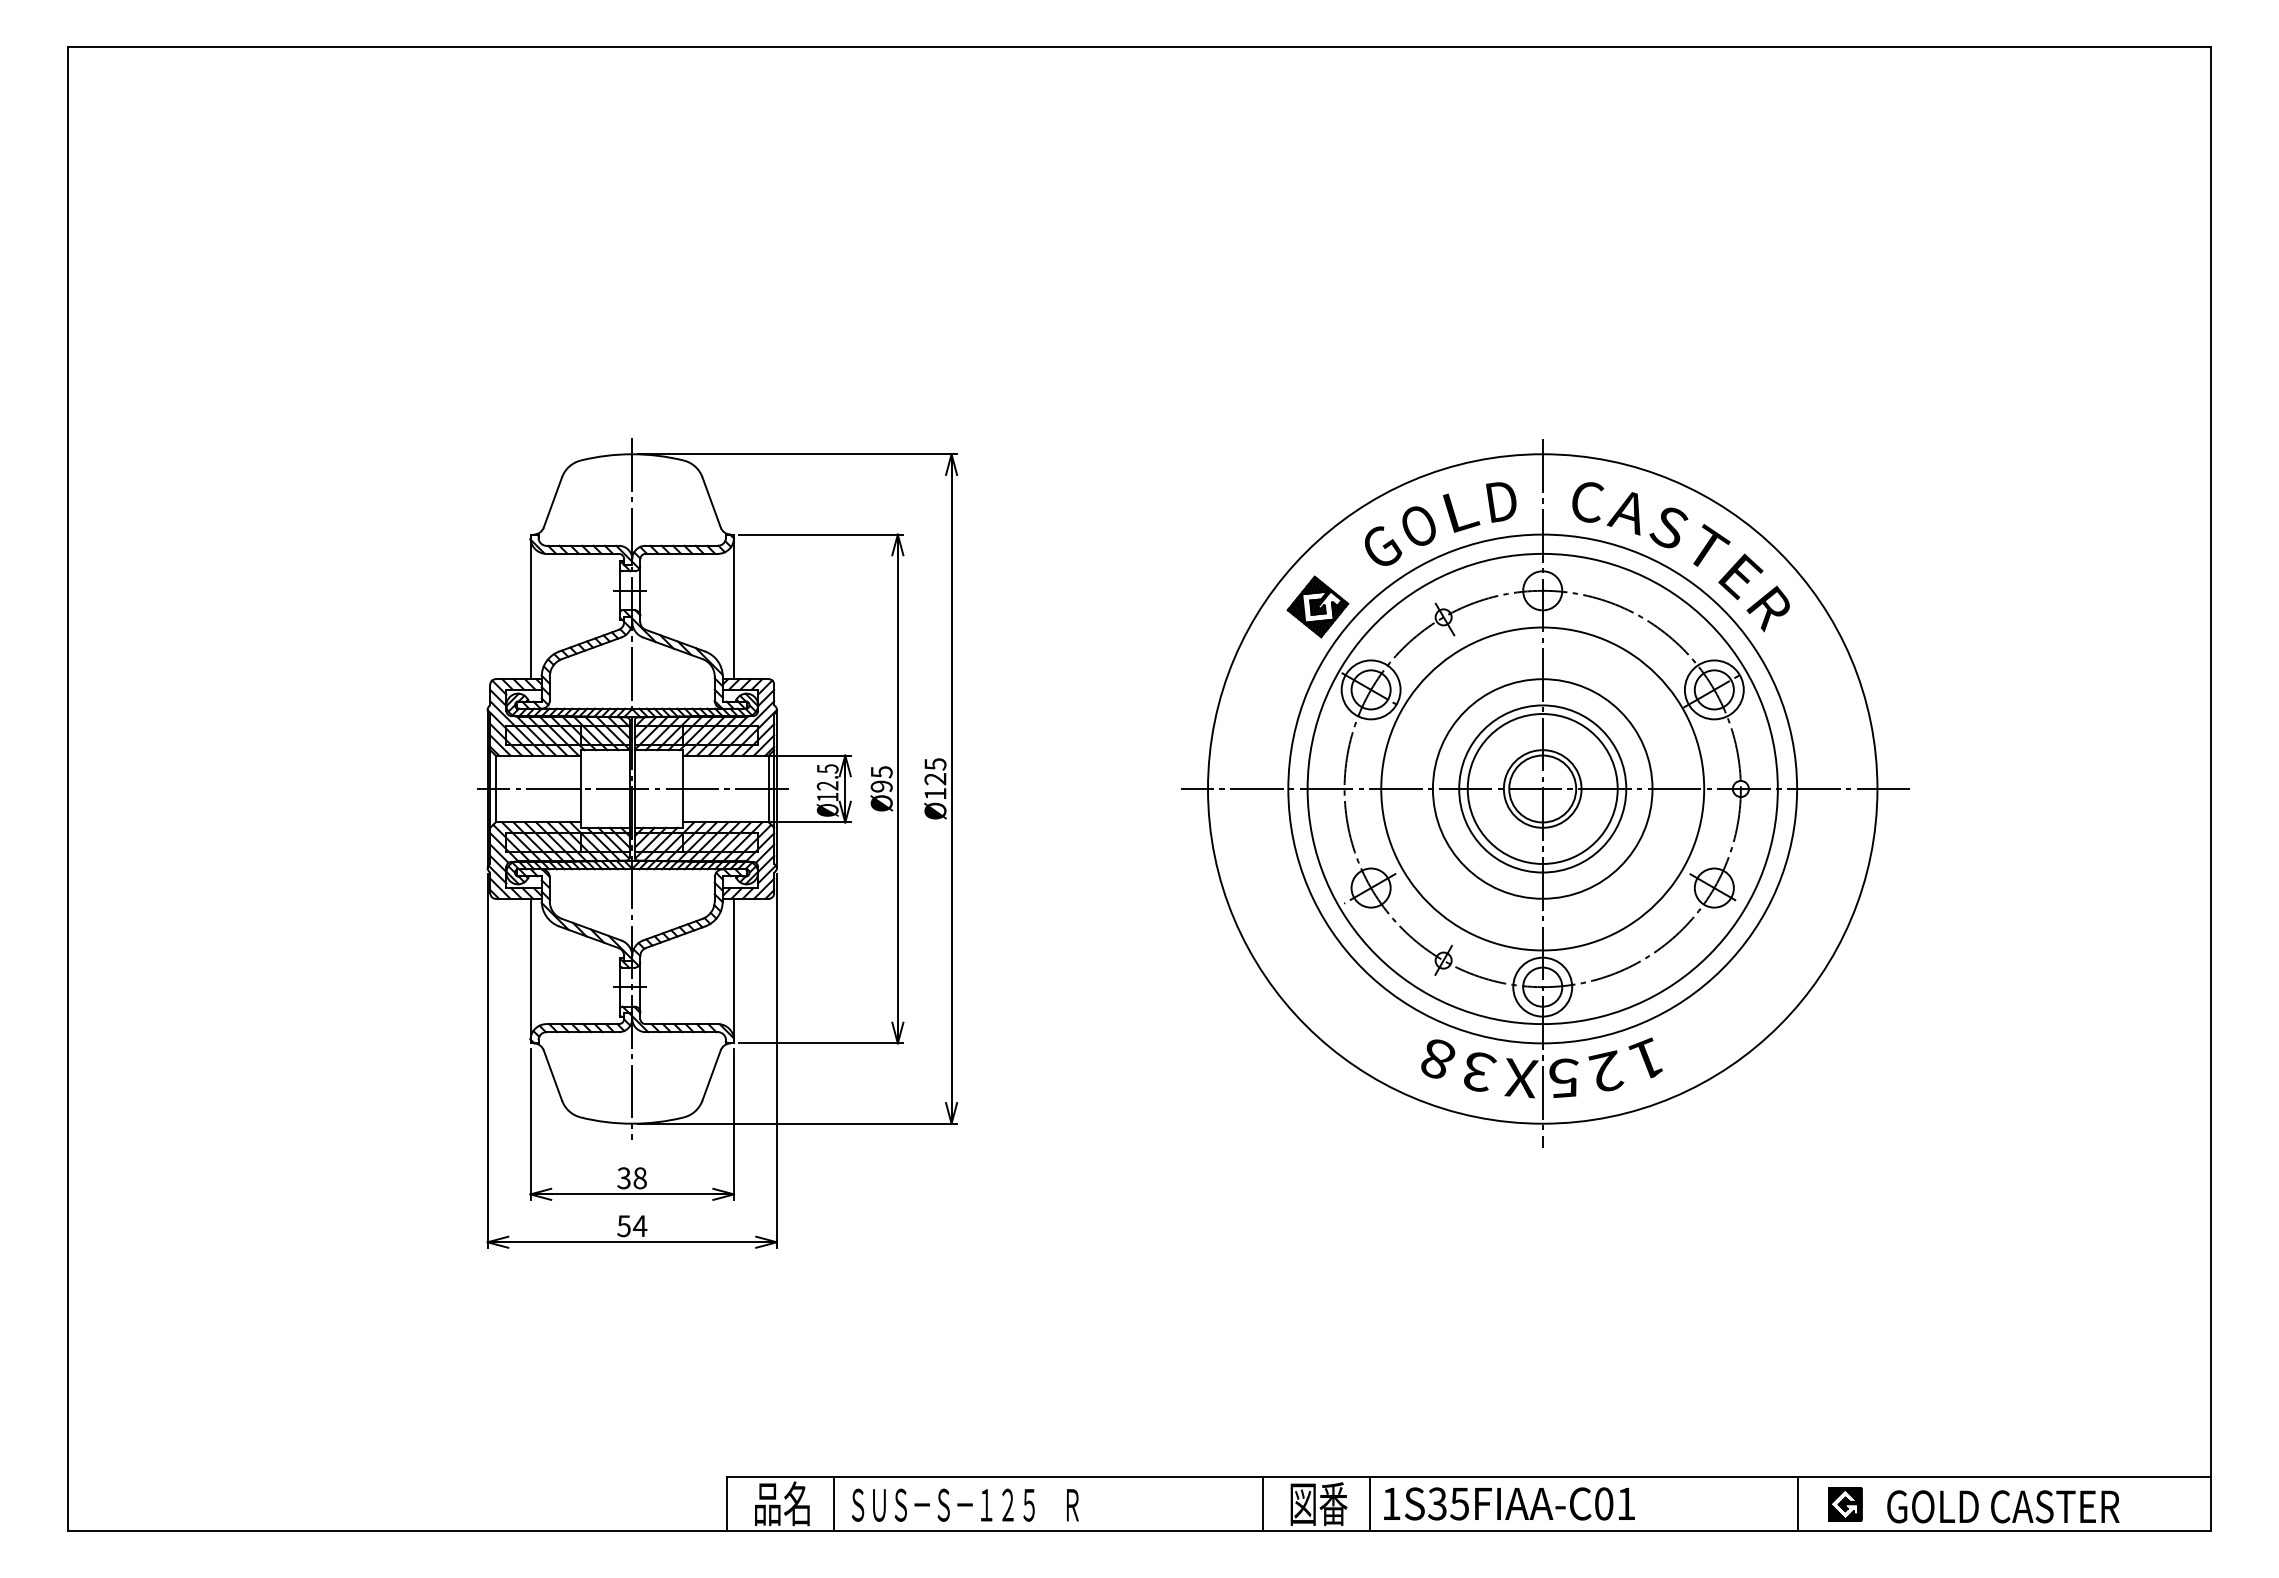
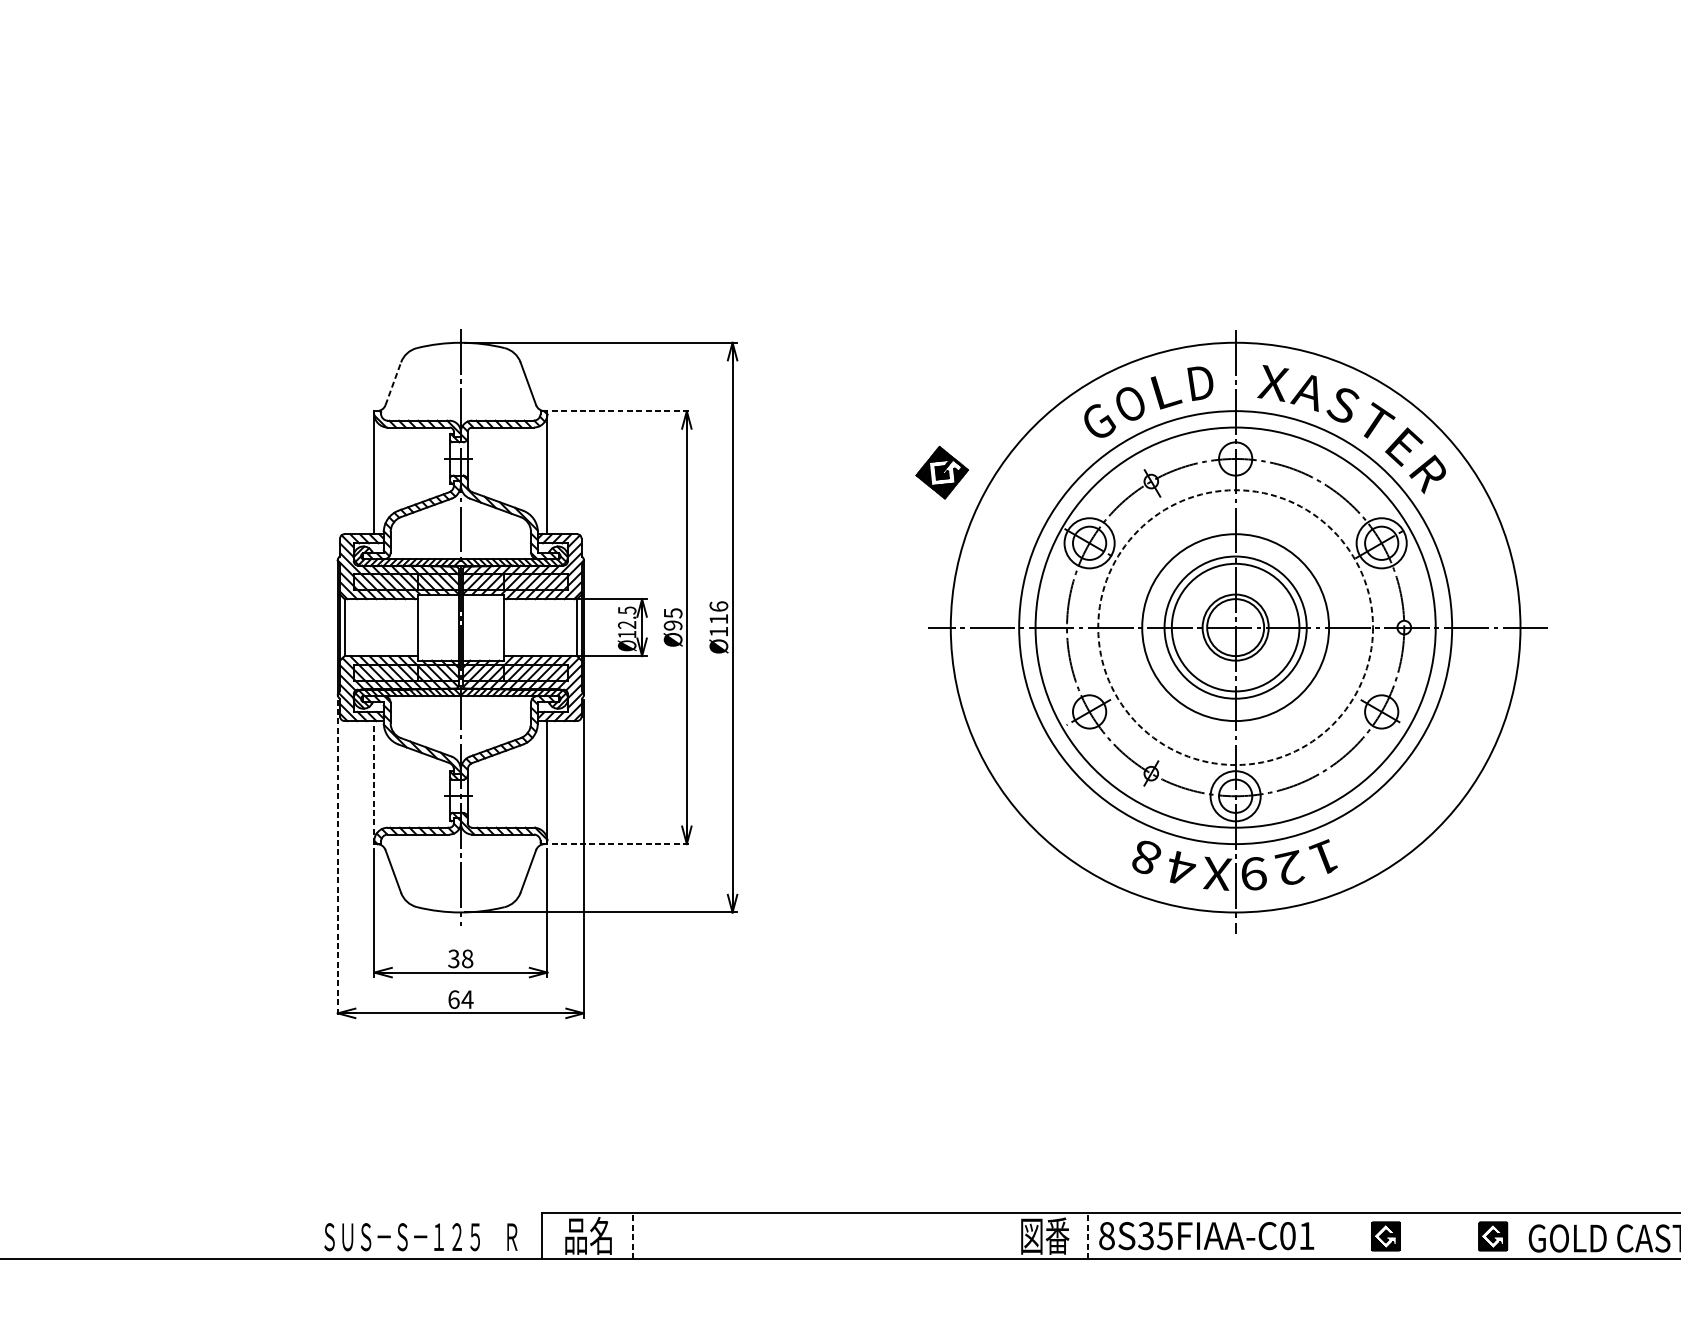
text: (1586, 501) -> (1272, 382), C -> X
line: (552, 502) -> (392, 383), solid -> dashed
line: (821, 534) -> (621, 411), solid -> dashed
part: (1317, 606) -> (941, 472), moved
text: (935, 771) -> (718, 612), Ø125 -> Ø116
circle: (1542, 788) -> (1235, 627), solid -> dashed
line: (632, 789) -> (461, 628), removed
line: (530, 970) -> (374, 782), solid -> dashed
line: (821, 1043) -> (621, 844), solid -> dashed
line: (487, 1061) -> (337, 859), solid -> dashed
text: (1480, 1071) -> (1182, 868), 3 -> 4
text: (1564, 1077) -> (1254, 873), 5 -> 9
text: (623, 1226) -> (453, 999), 54 -> 64
line: (834, 1503) -> (632, 1235), solid -> dashed
line: (1262, 1503) -> (997, 1235), removed
line: (1369, 1503) -> (1088, 1235), solid -> dashed
text: (1391, 1503) -> (1106, 1235), 1S35FIAA-C01 -> 8S35FIAA-C01
line: (1798, 1503) -> (1453, 1235), removed
text: (965, 1504) -> (421, 1236), moved
part: (1719, 1504) -> (1386, 1236), added

